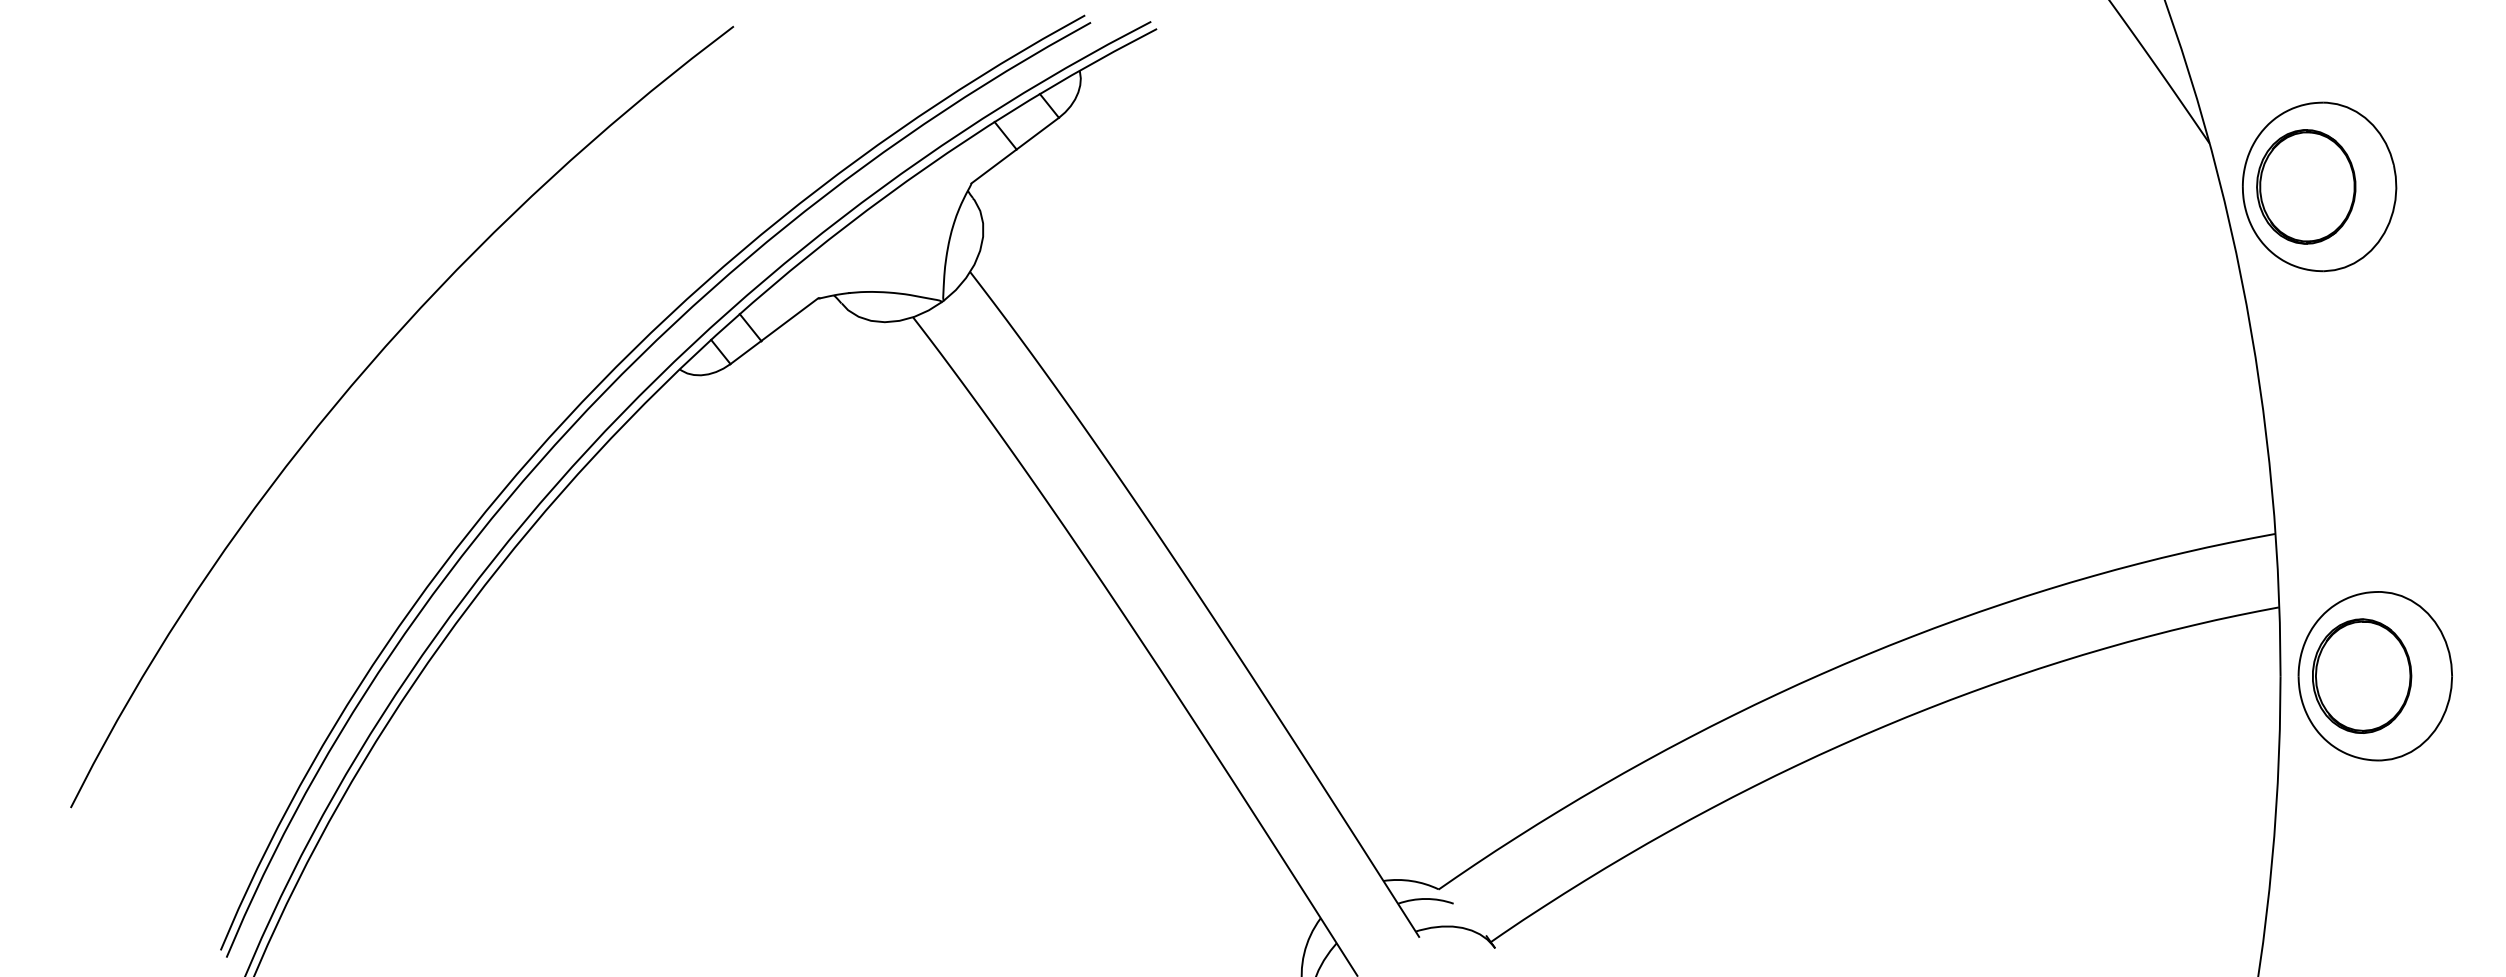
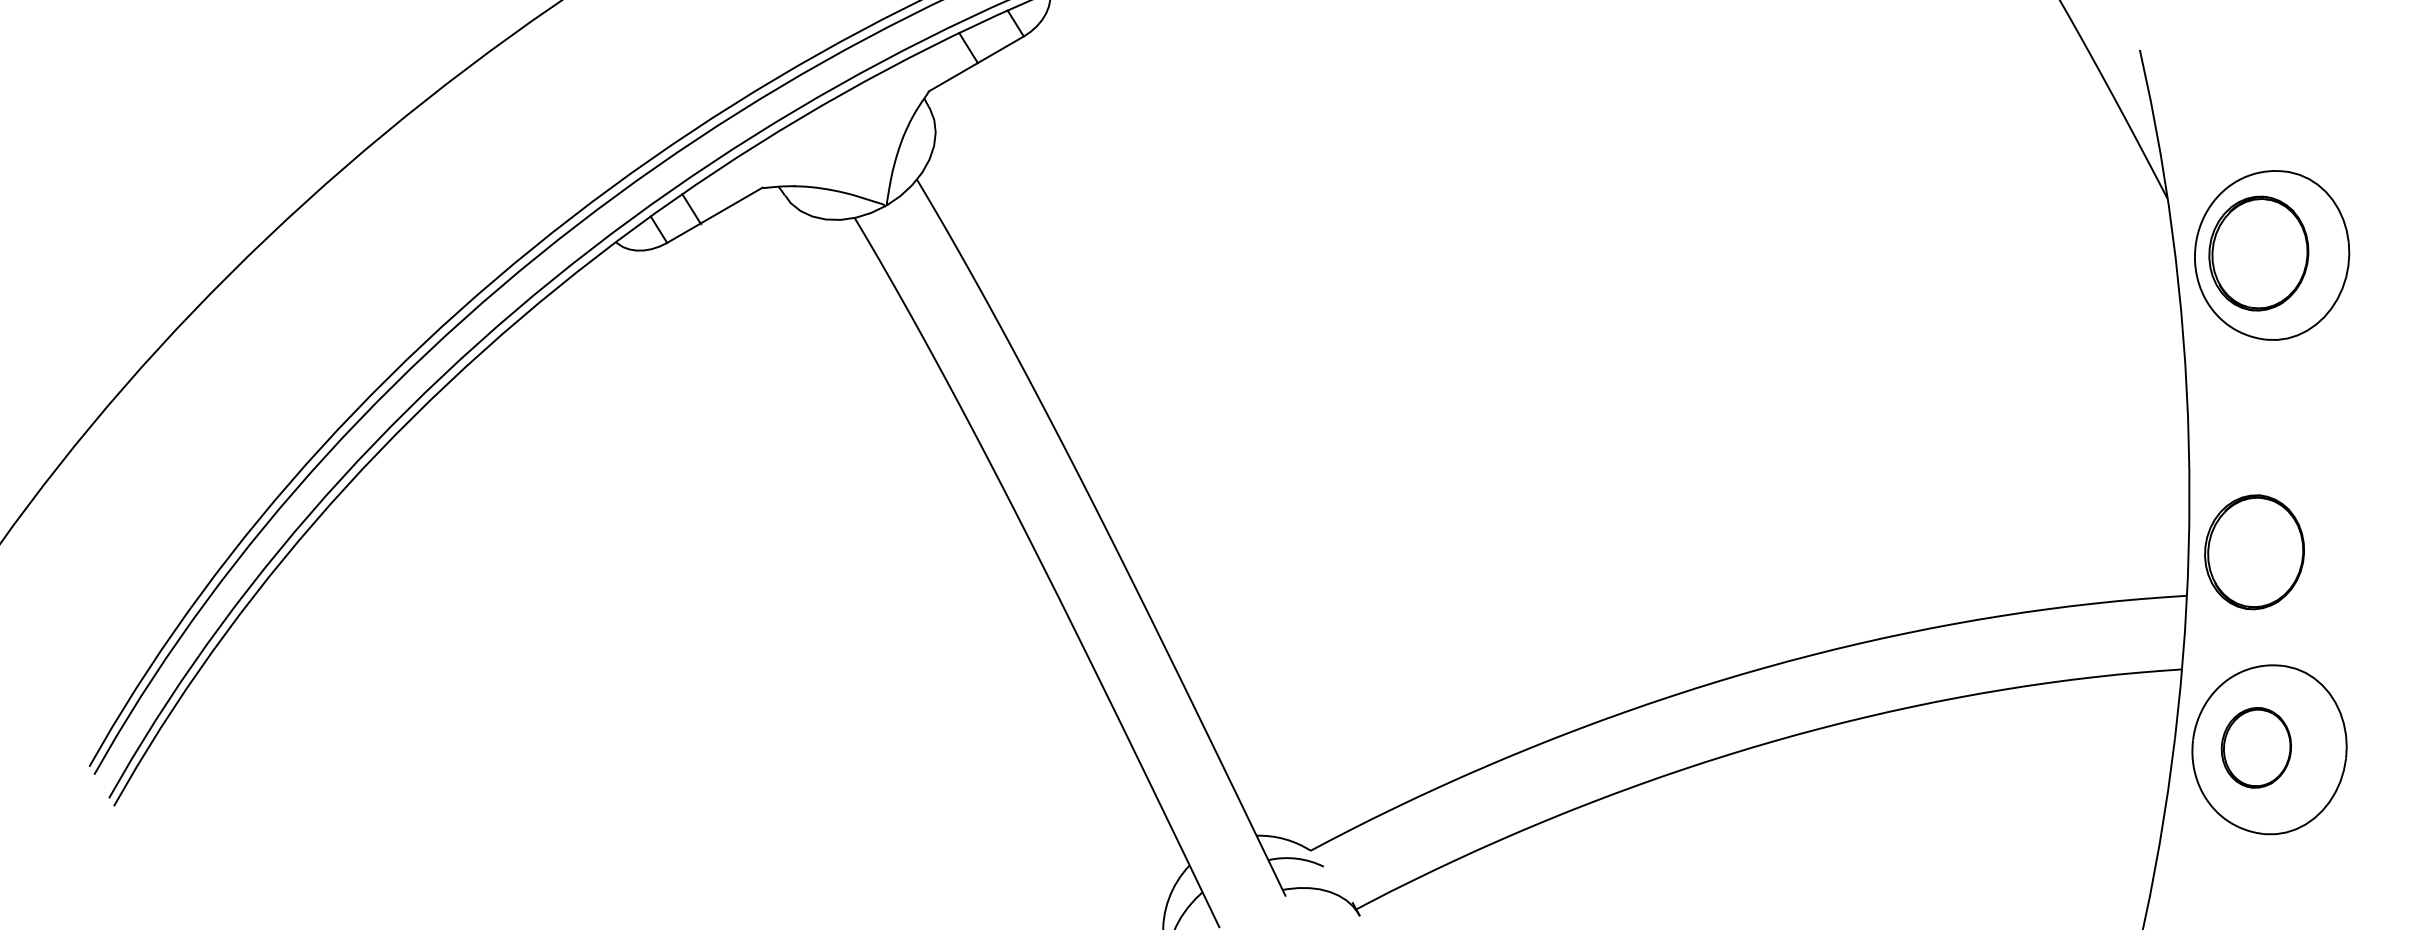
part: (2337, 482) -> (2254, 551), added
part: (2362, 675) -> (2256, 747), size x0.7

